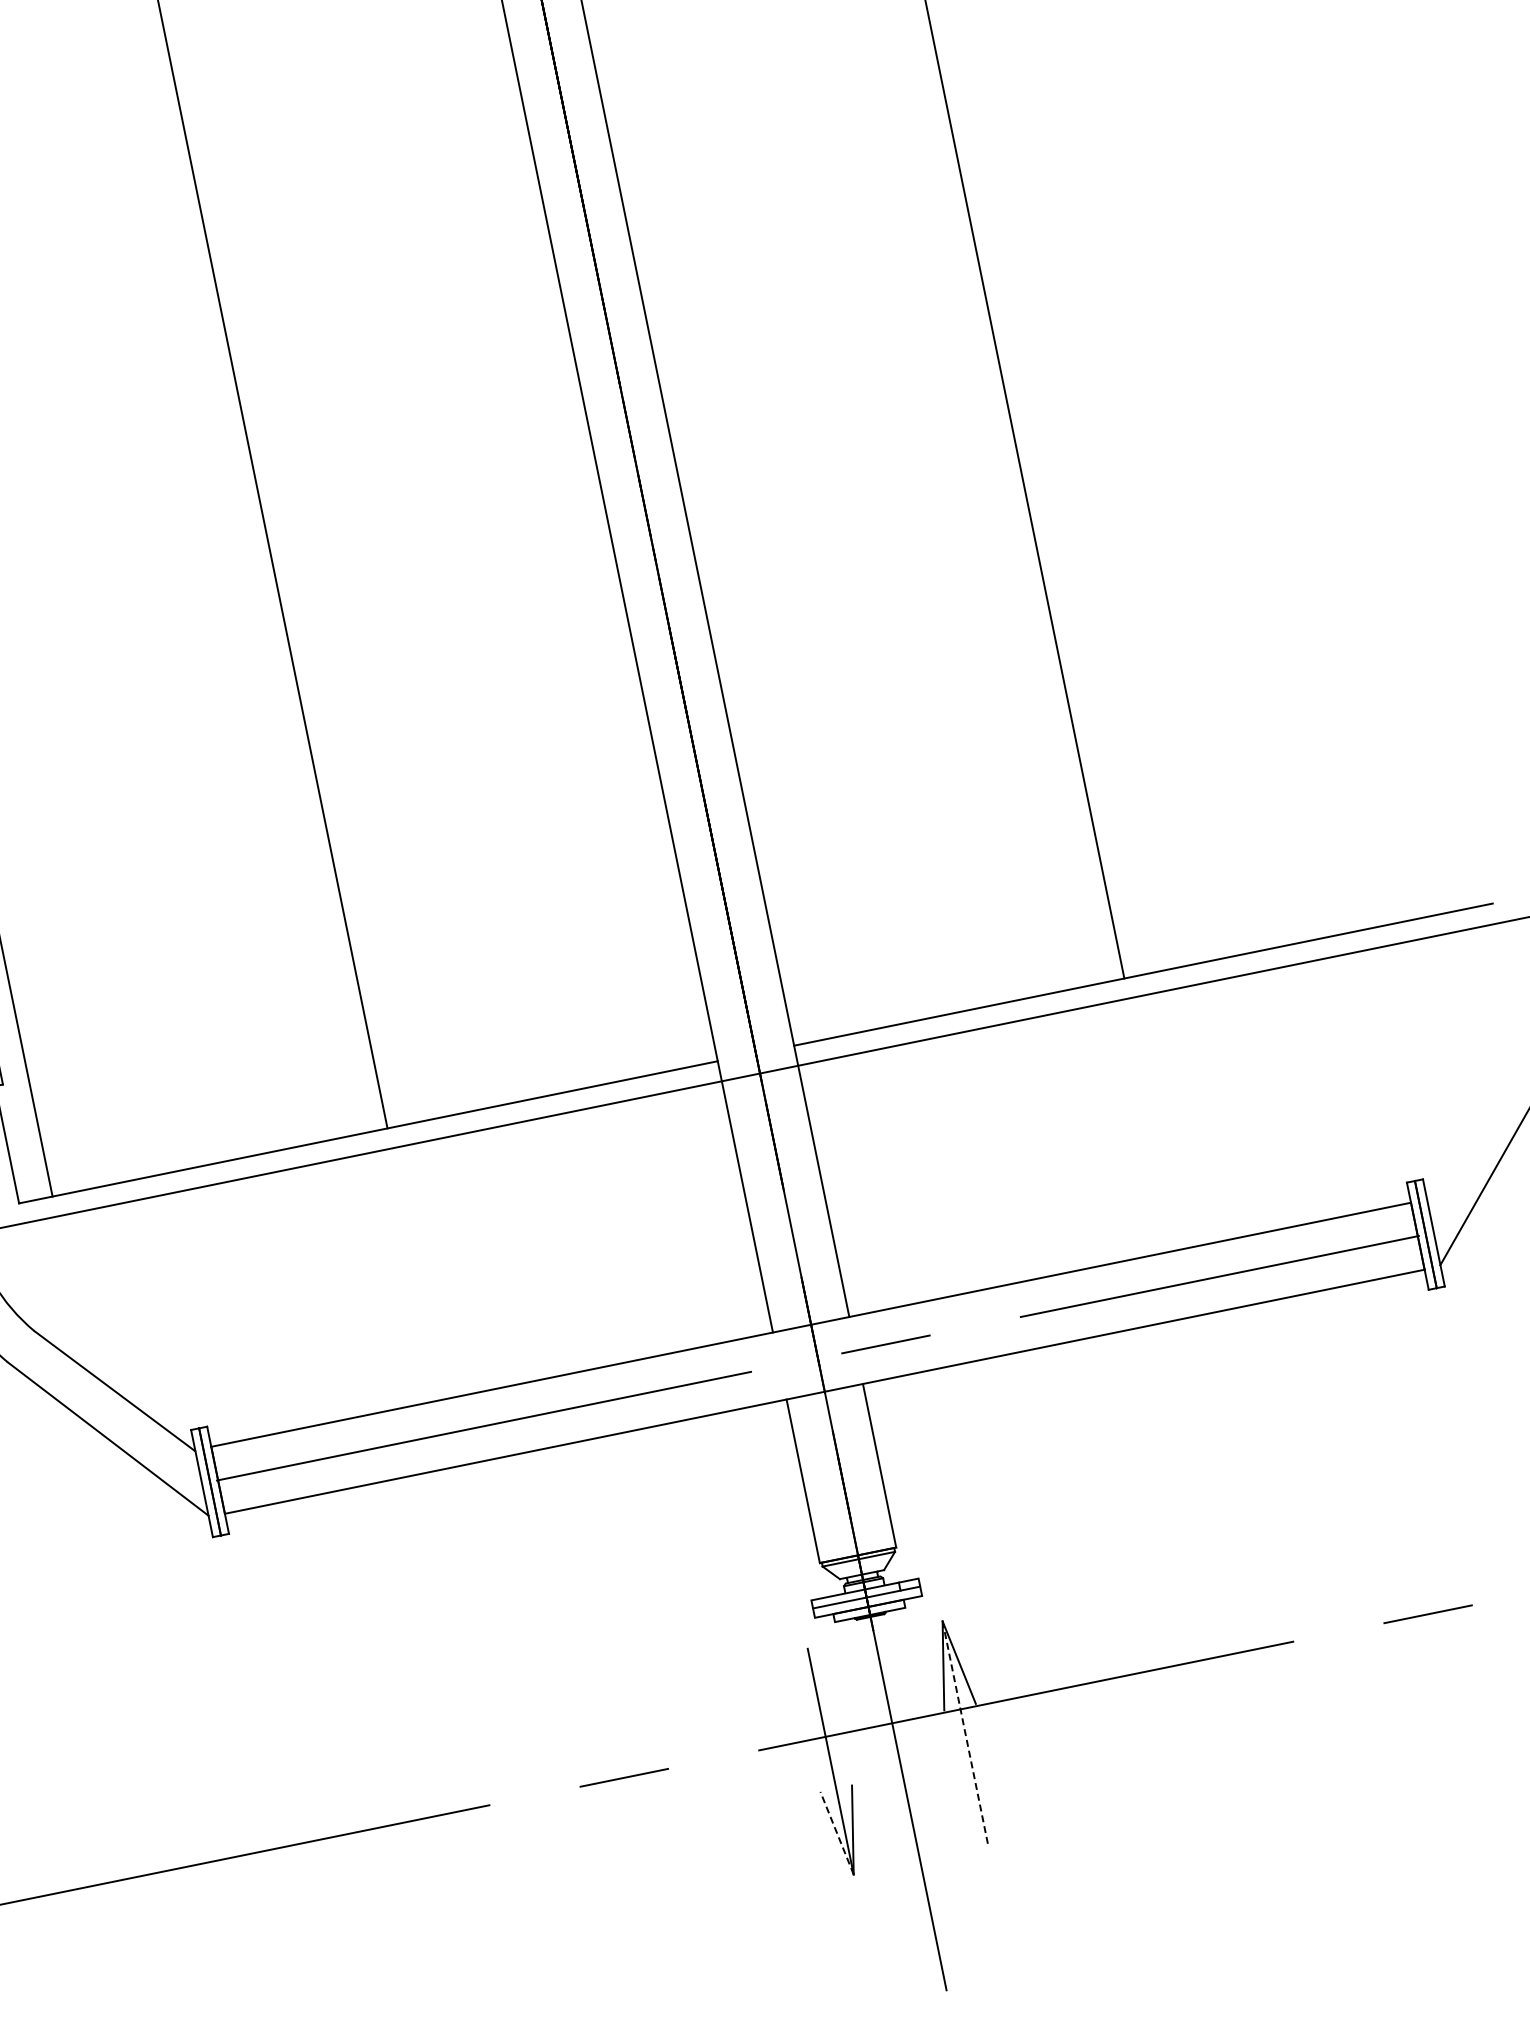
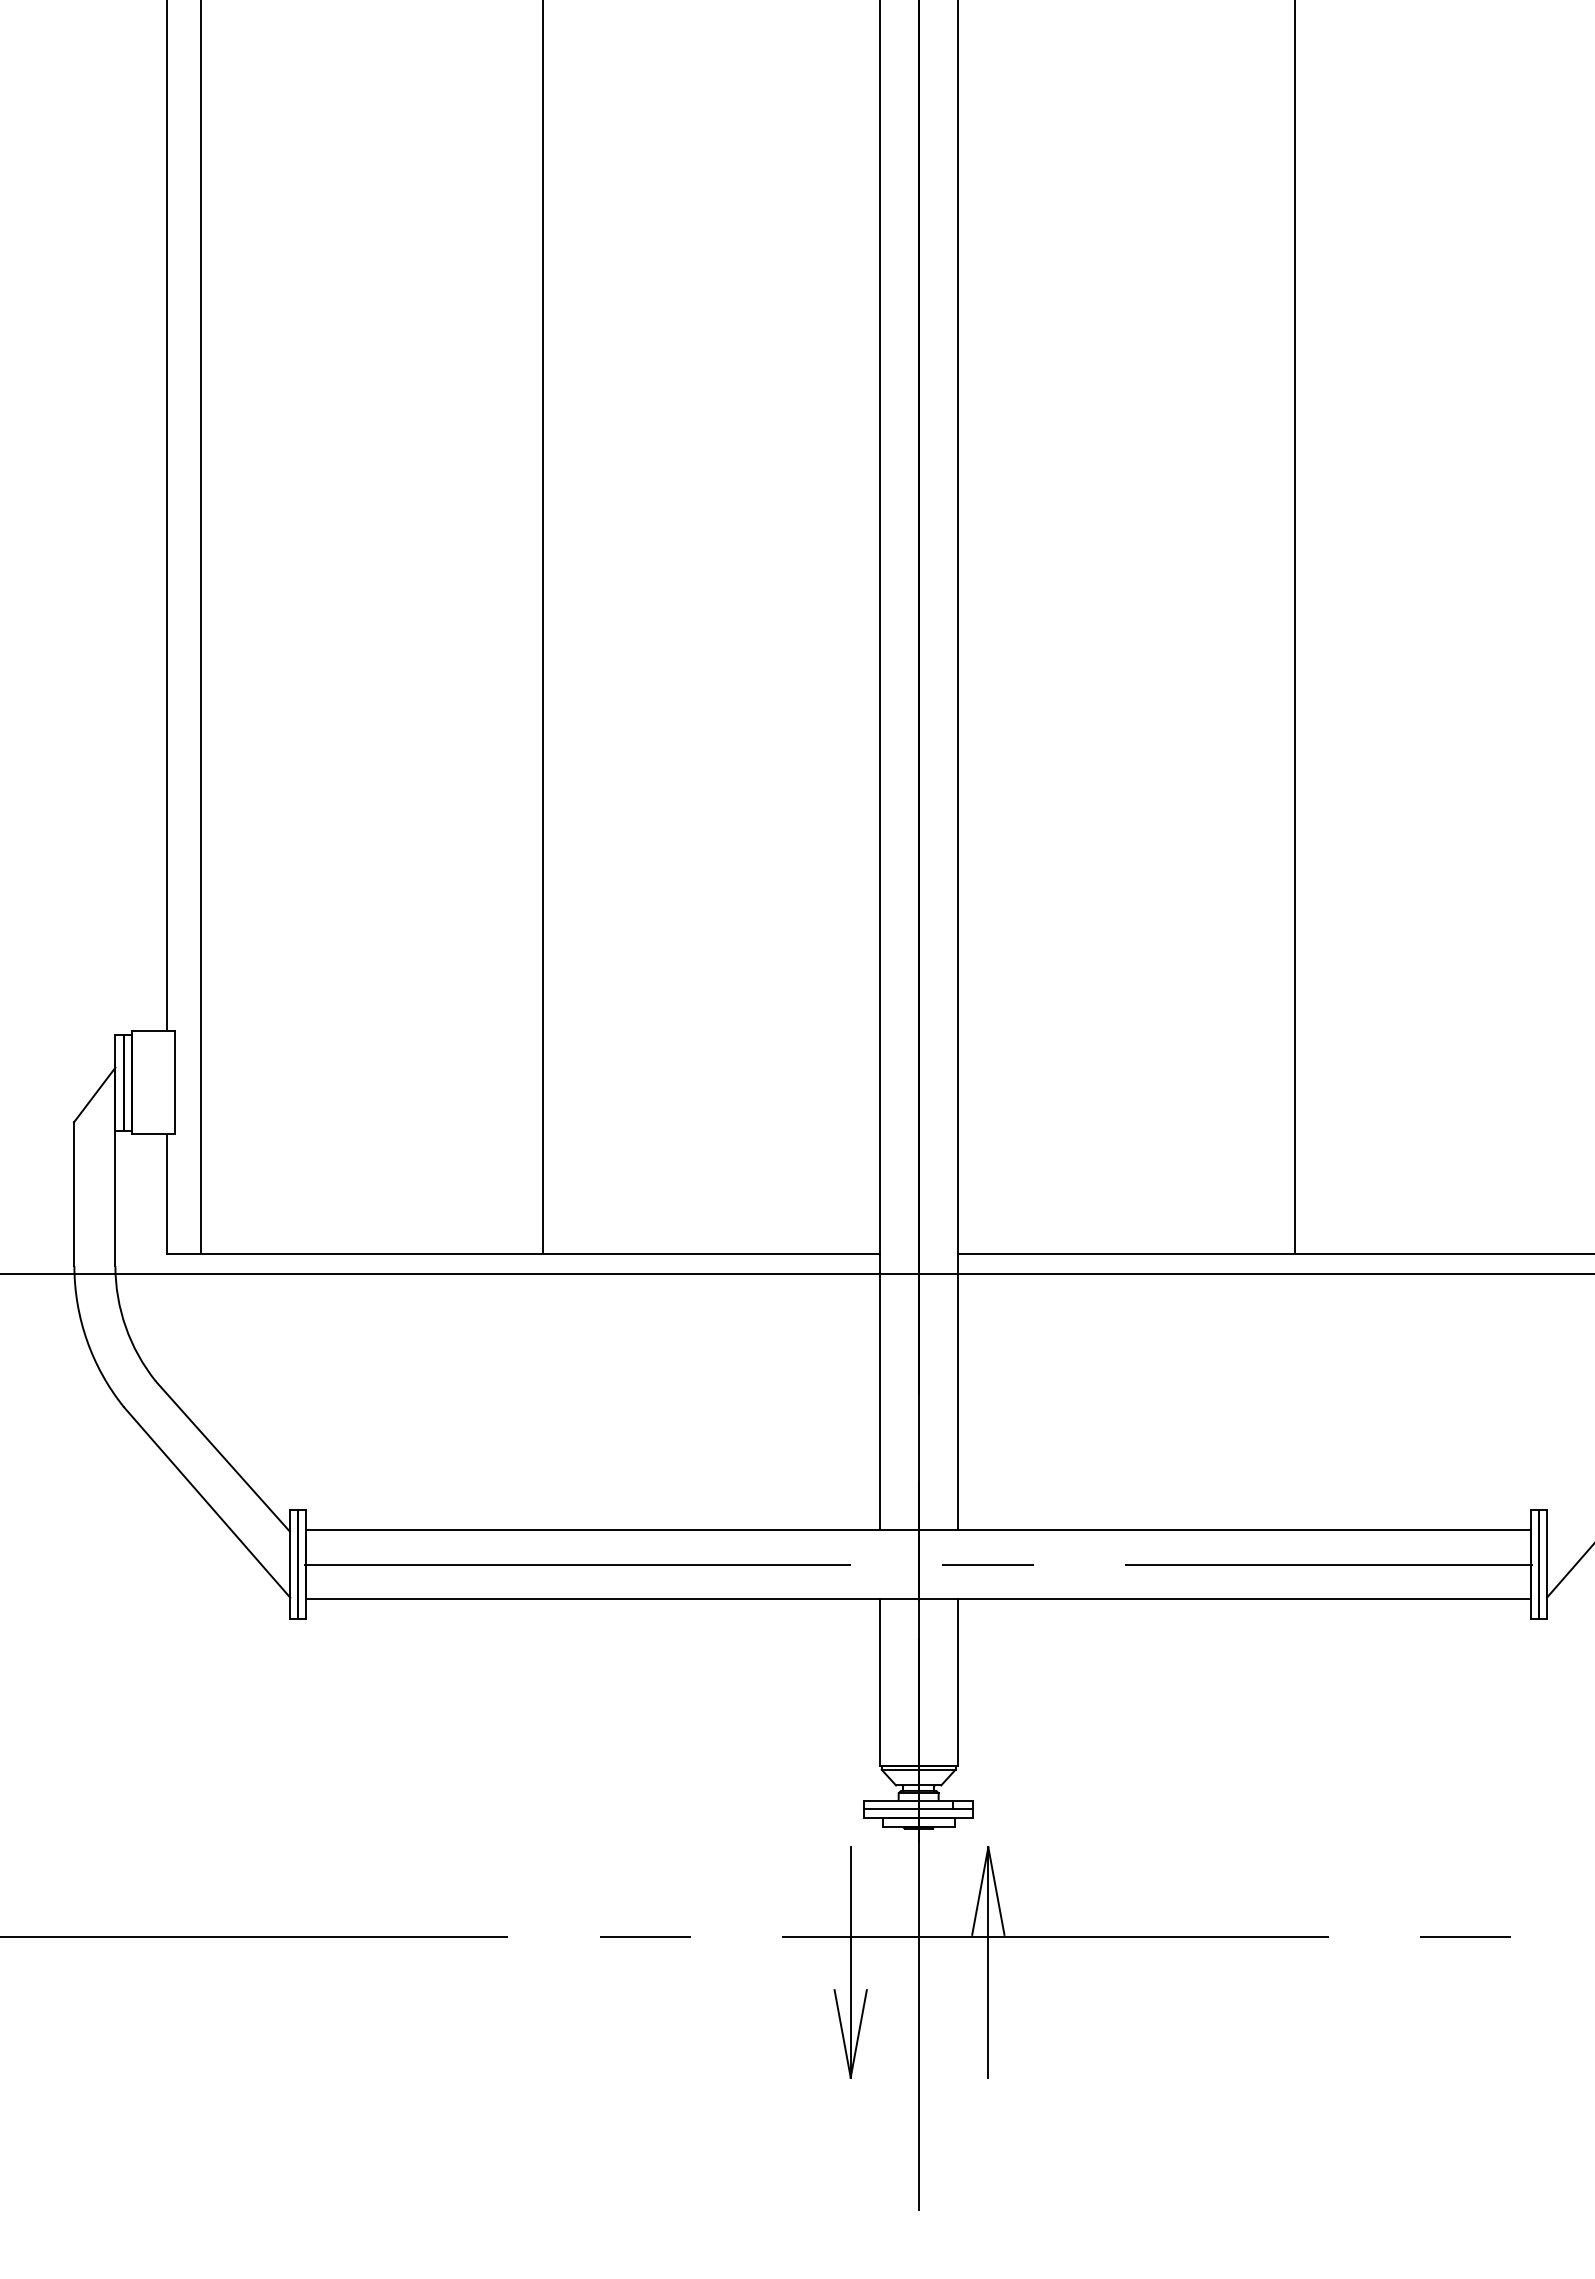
line: (965, 1734) -> (988, 1962), dashed -> solid
line: (836, 1832) -> (842, 2033), dashed -> solid

